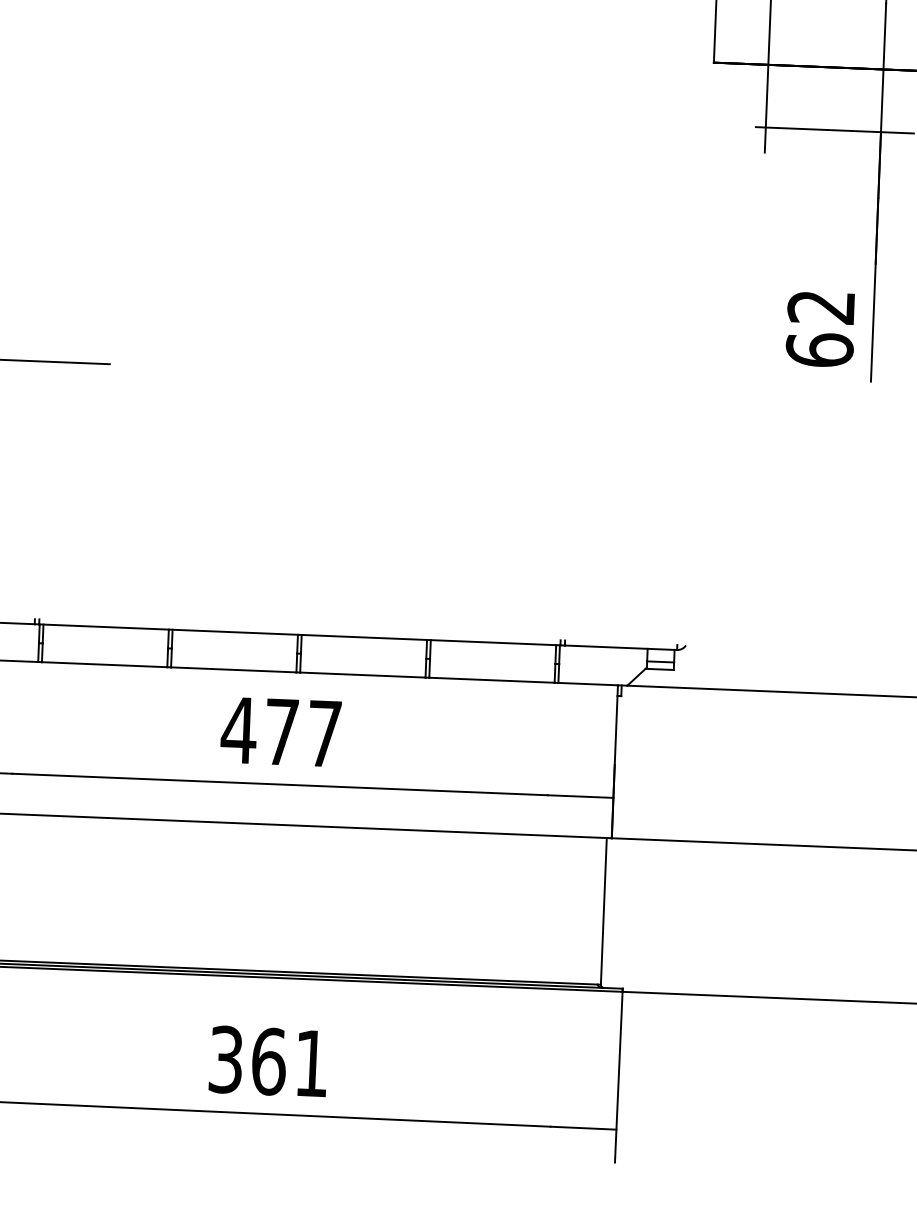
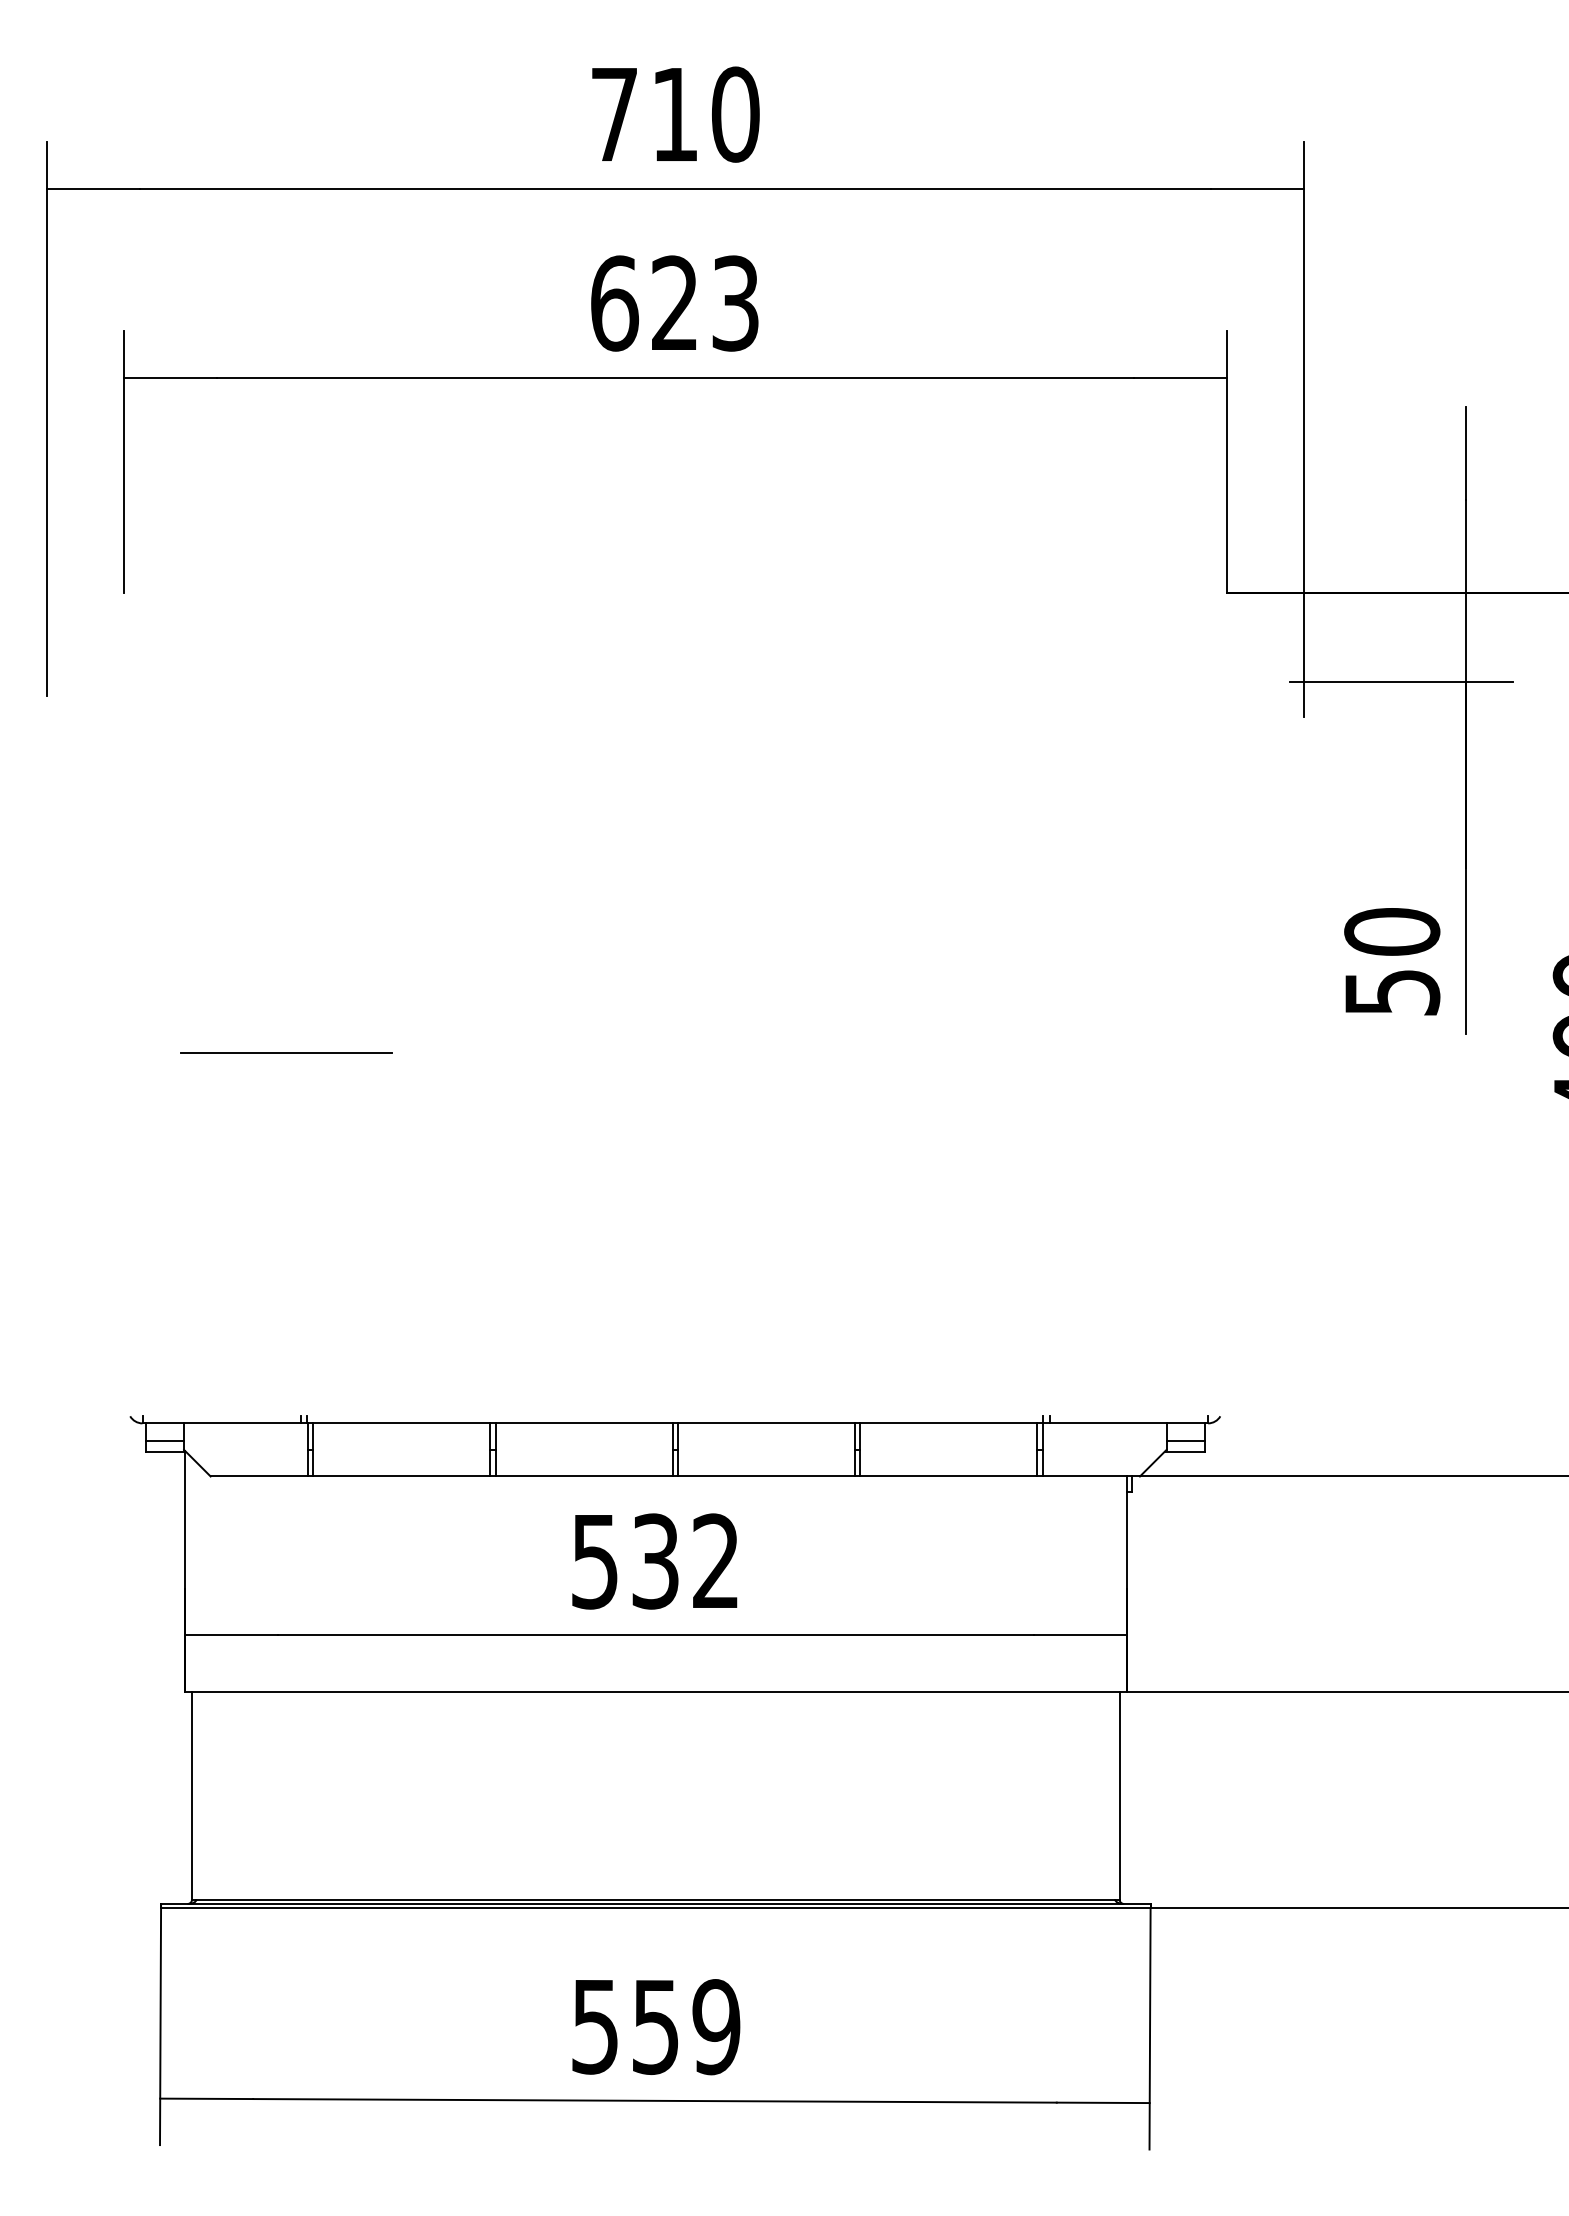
text: (820, 328) -> (1392, 961), 62 -> 50
text: (280, 732) -> (653, 1561), 477 -> 532
text: (269, 1061) -> (656, 2026), 361 -> 559

